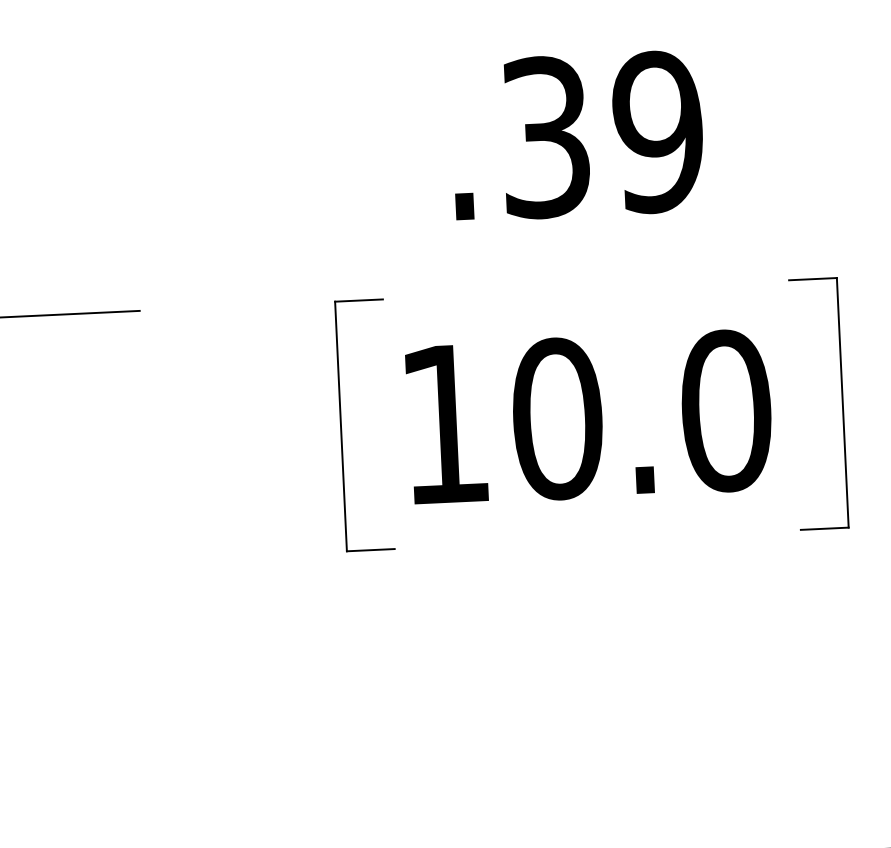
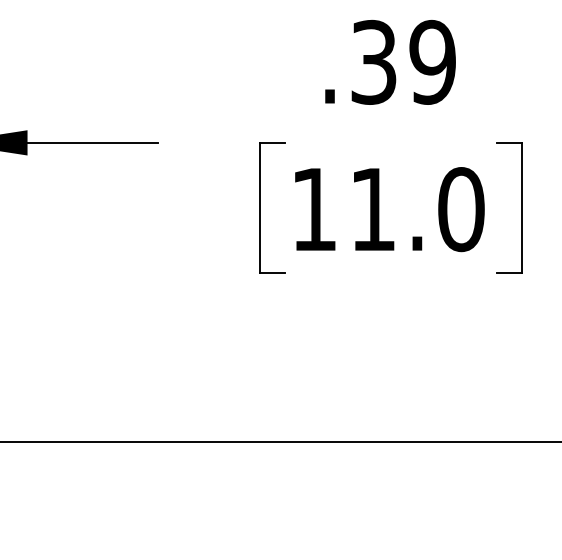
text: (558, 418) -> (373, 209), 10.0 -> 11.0

